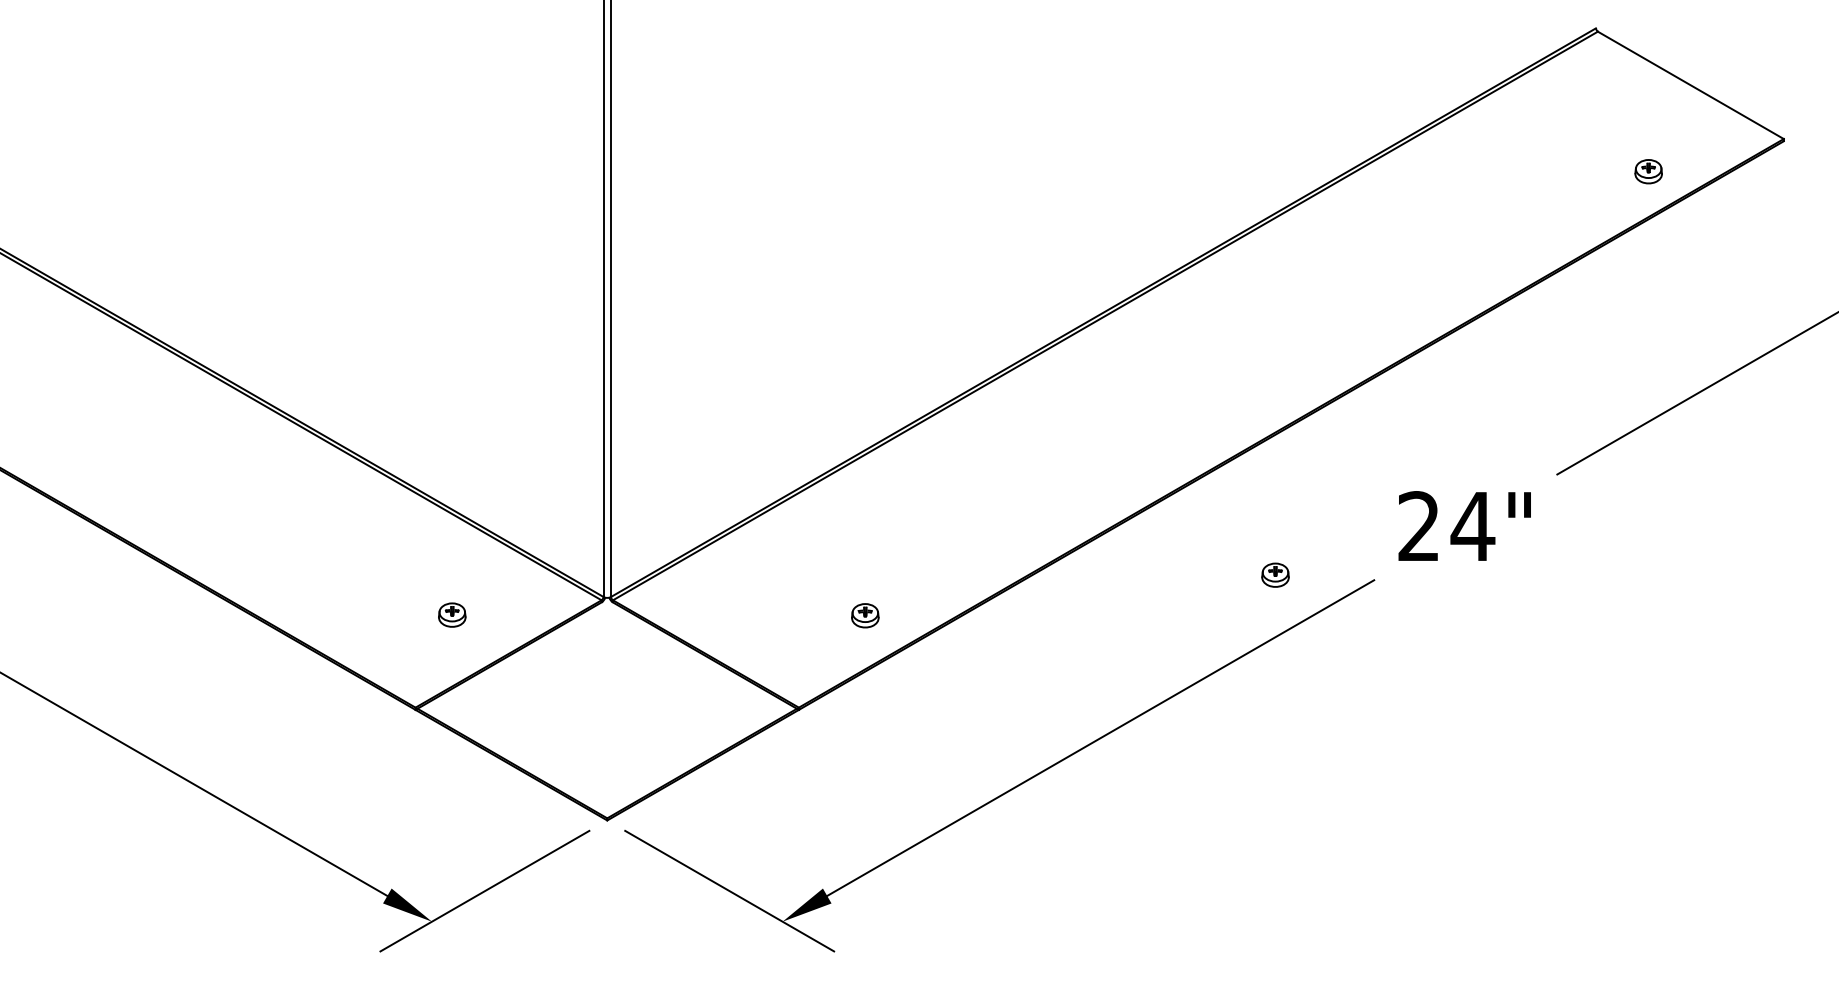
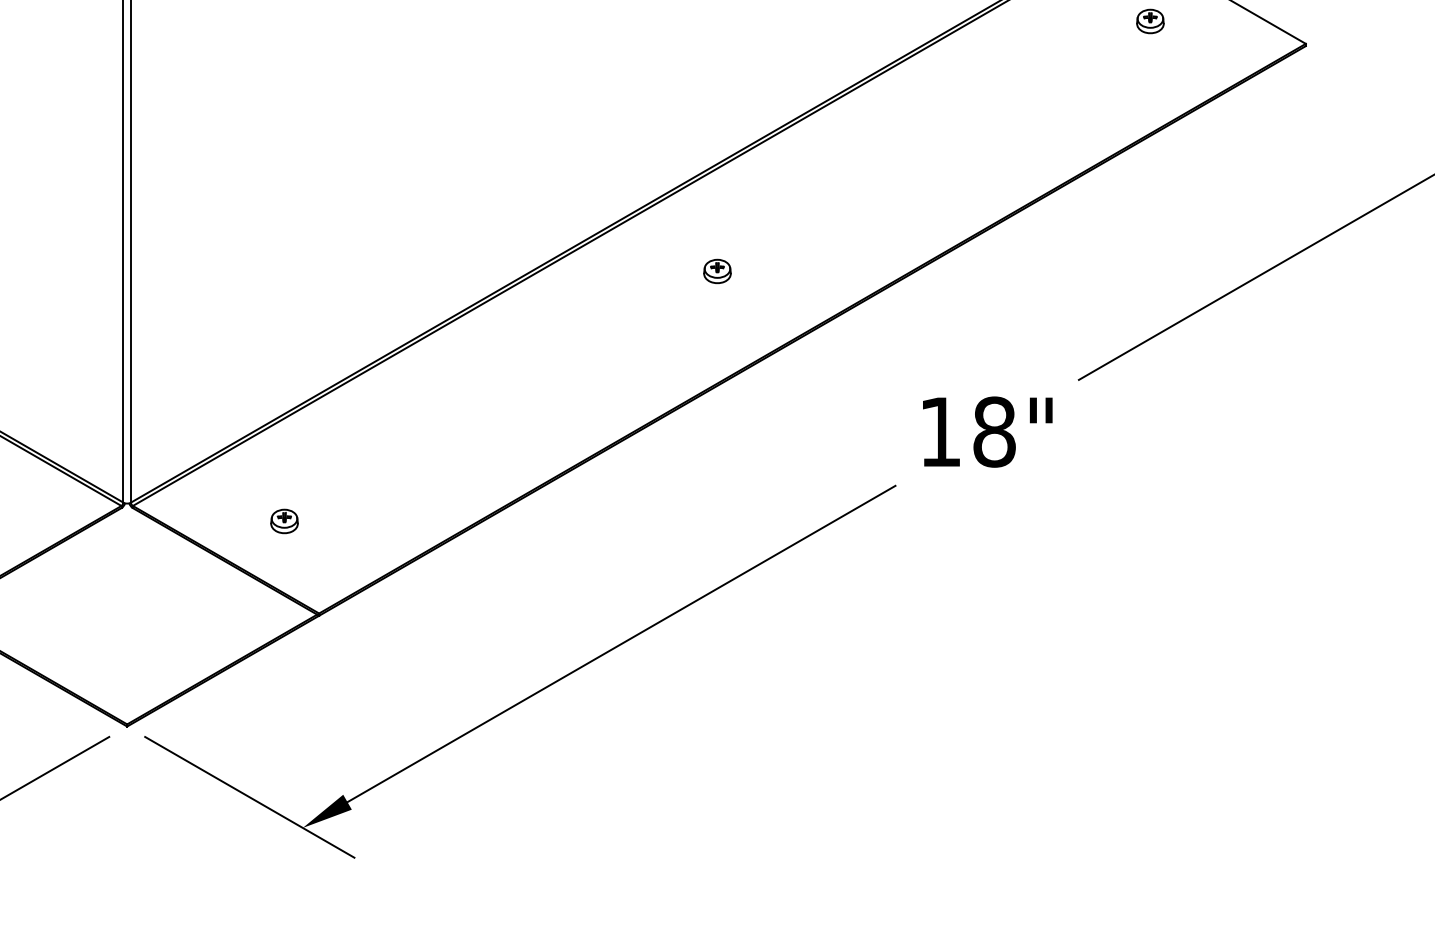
part: (1648, 171) -> (1150, 21), moved
text: (1446, 526) -> (967, 432), 24" -> 18"
part: (1275, 574) -> (717, 270), moved
part: (865, 615) -> (284, 521), moved

